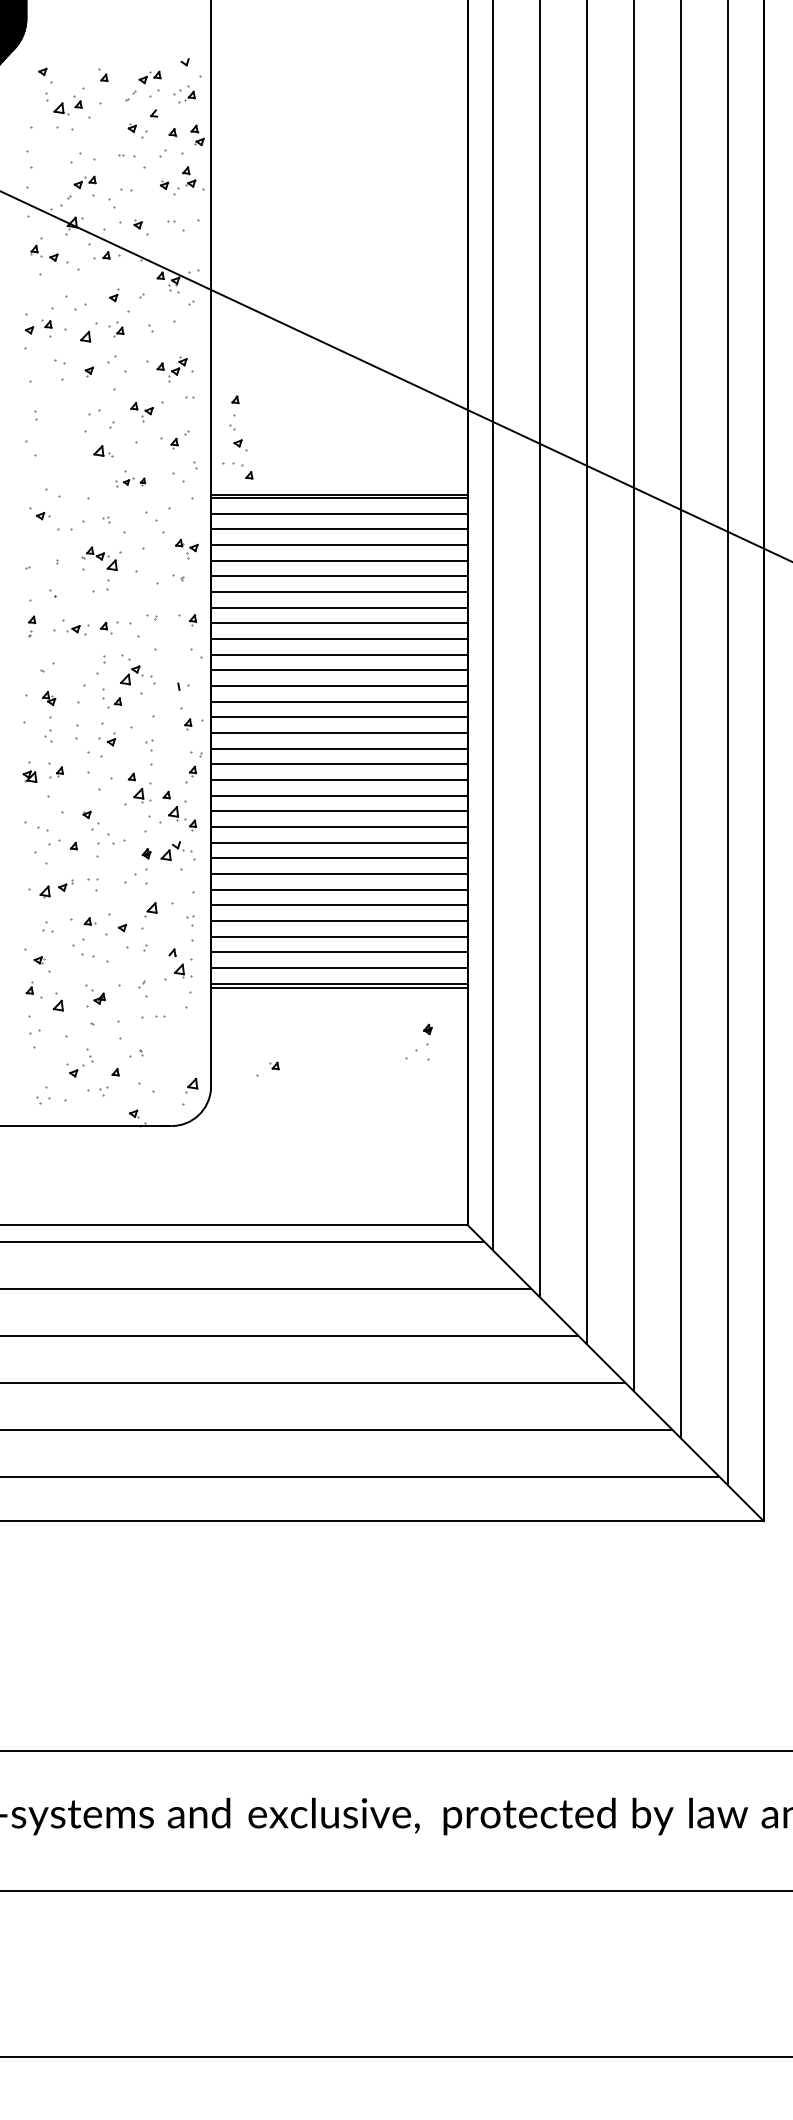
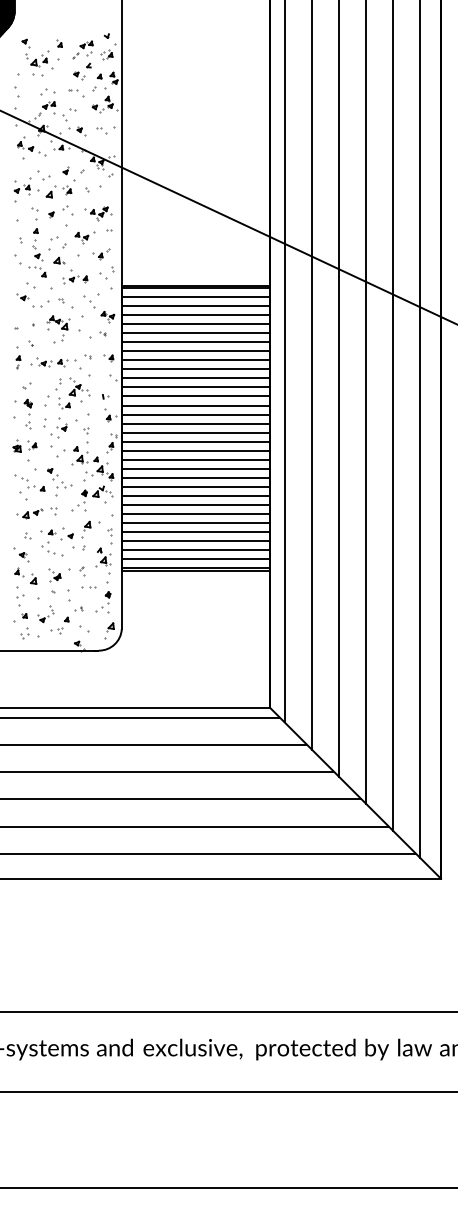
part: (238, 436) -> (37, 252), moved
part: (130, 478) -> (75, 276), size x1.43
part: (419, 1042) -> (103, 602), moved
part: (267, 1068) -> (20, 617), moved

